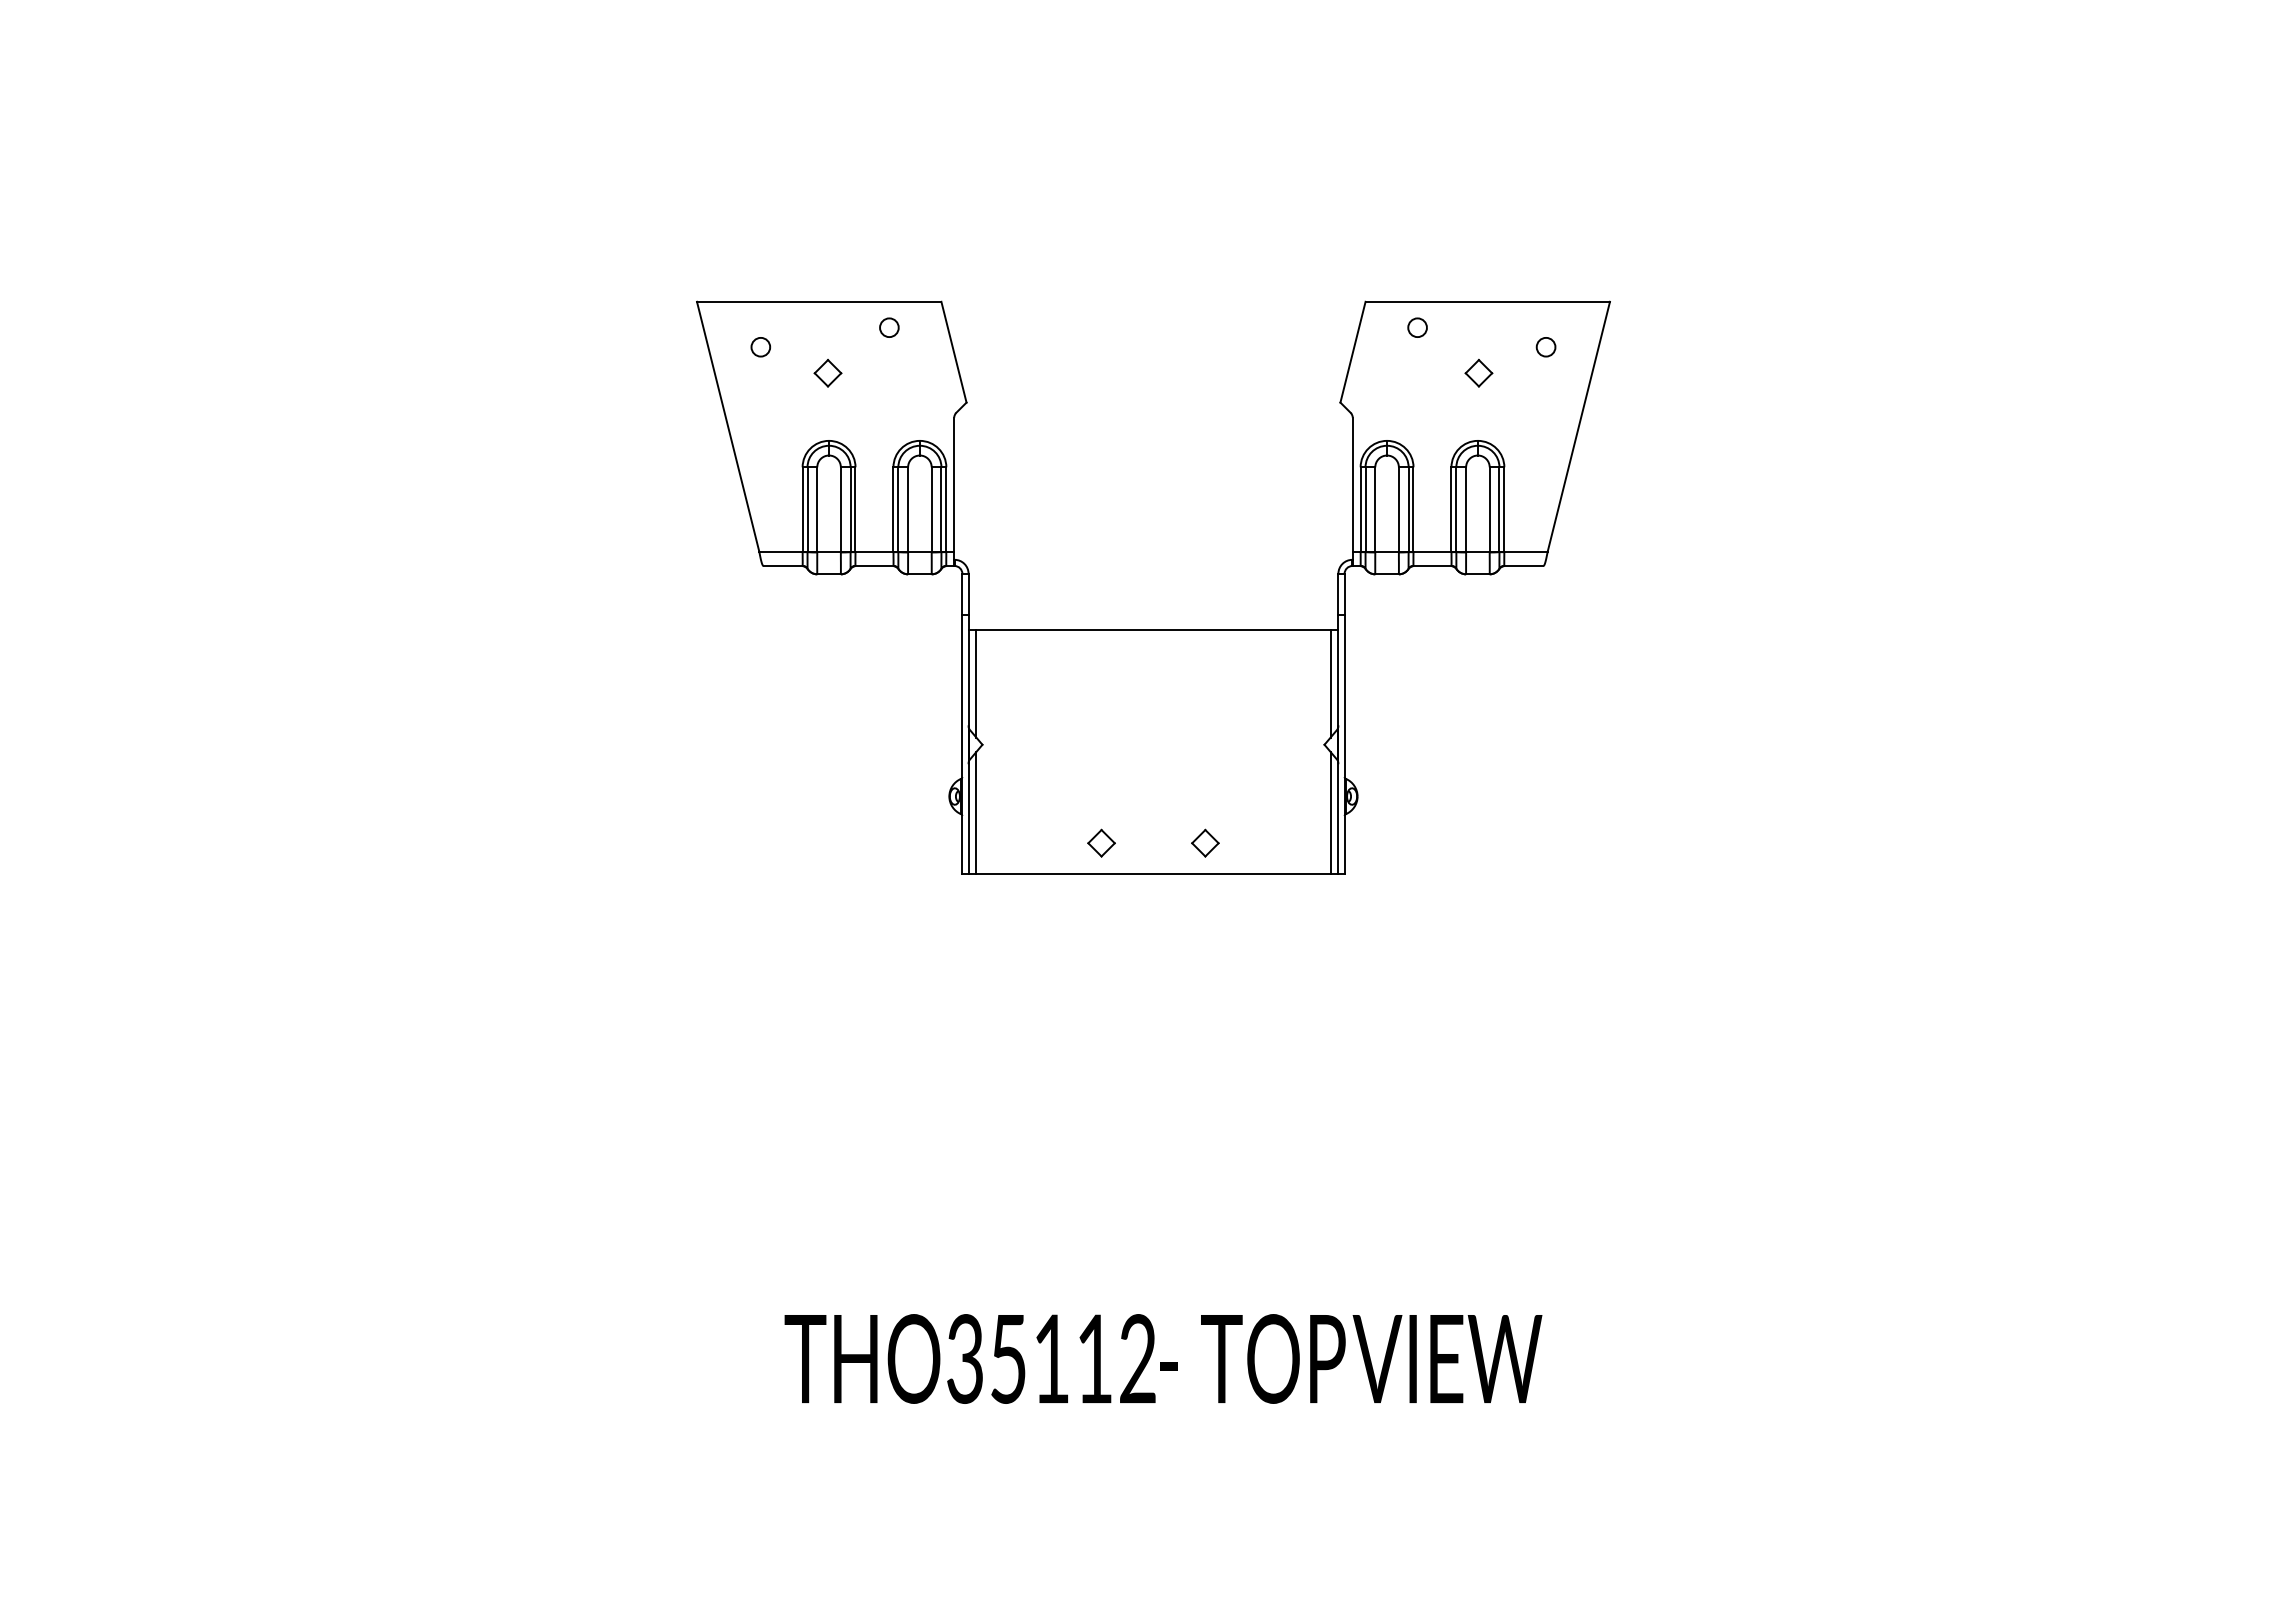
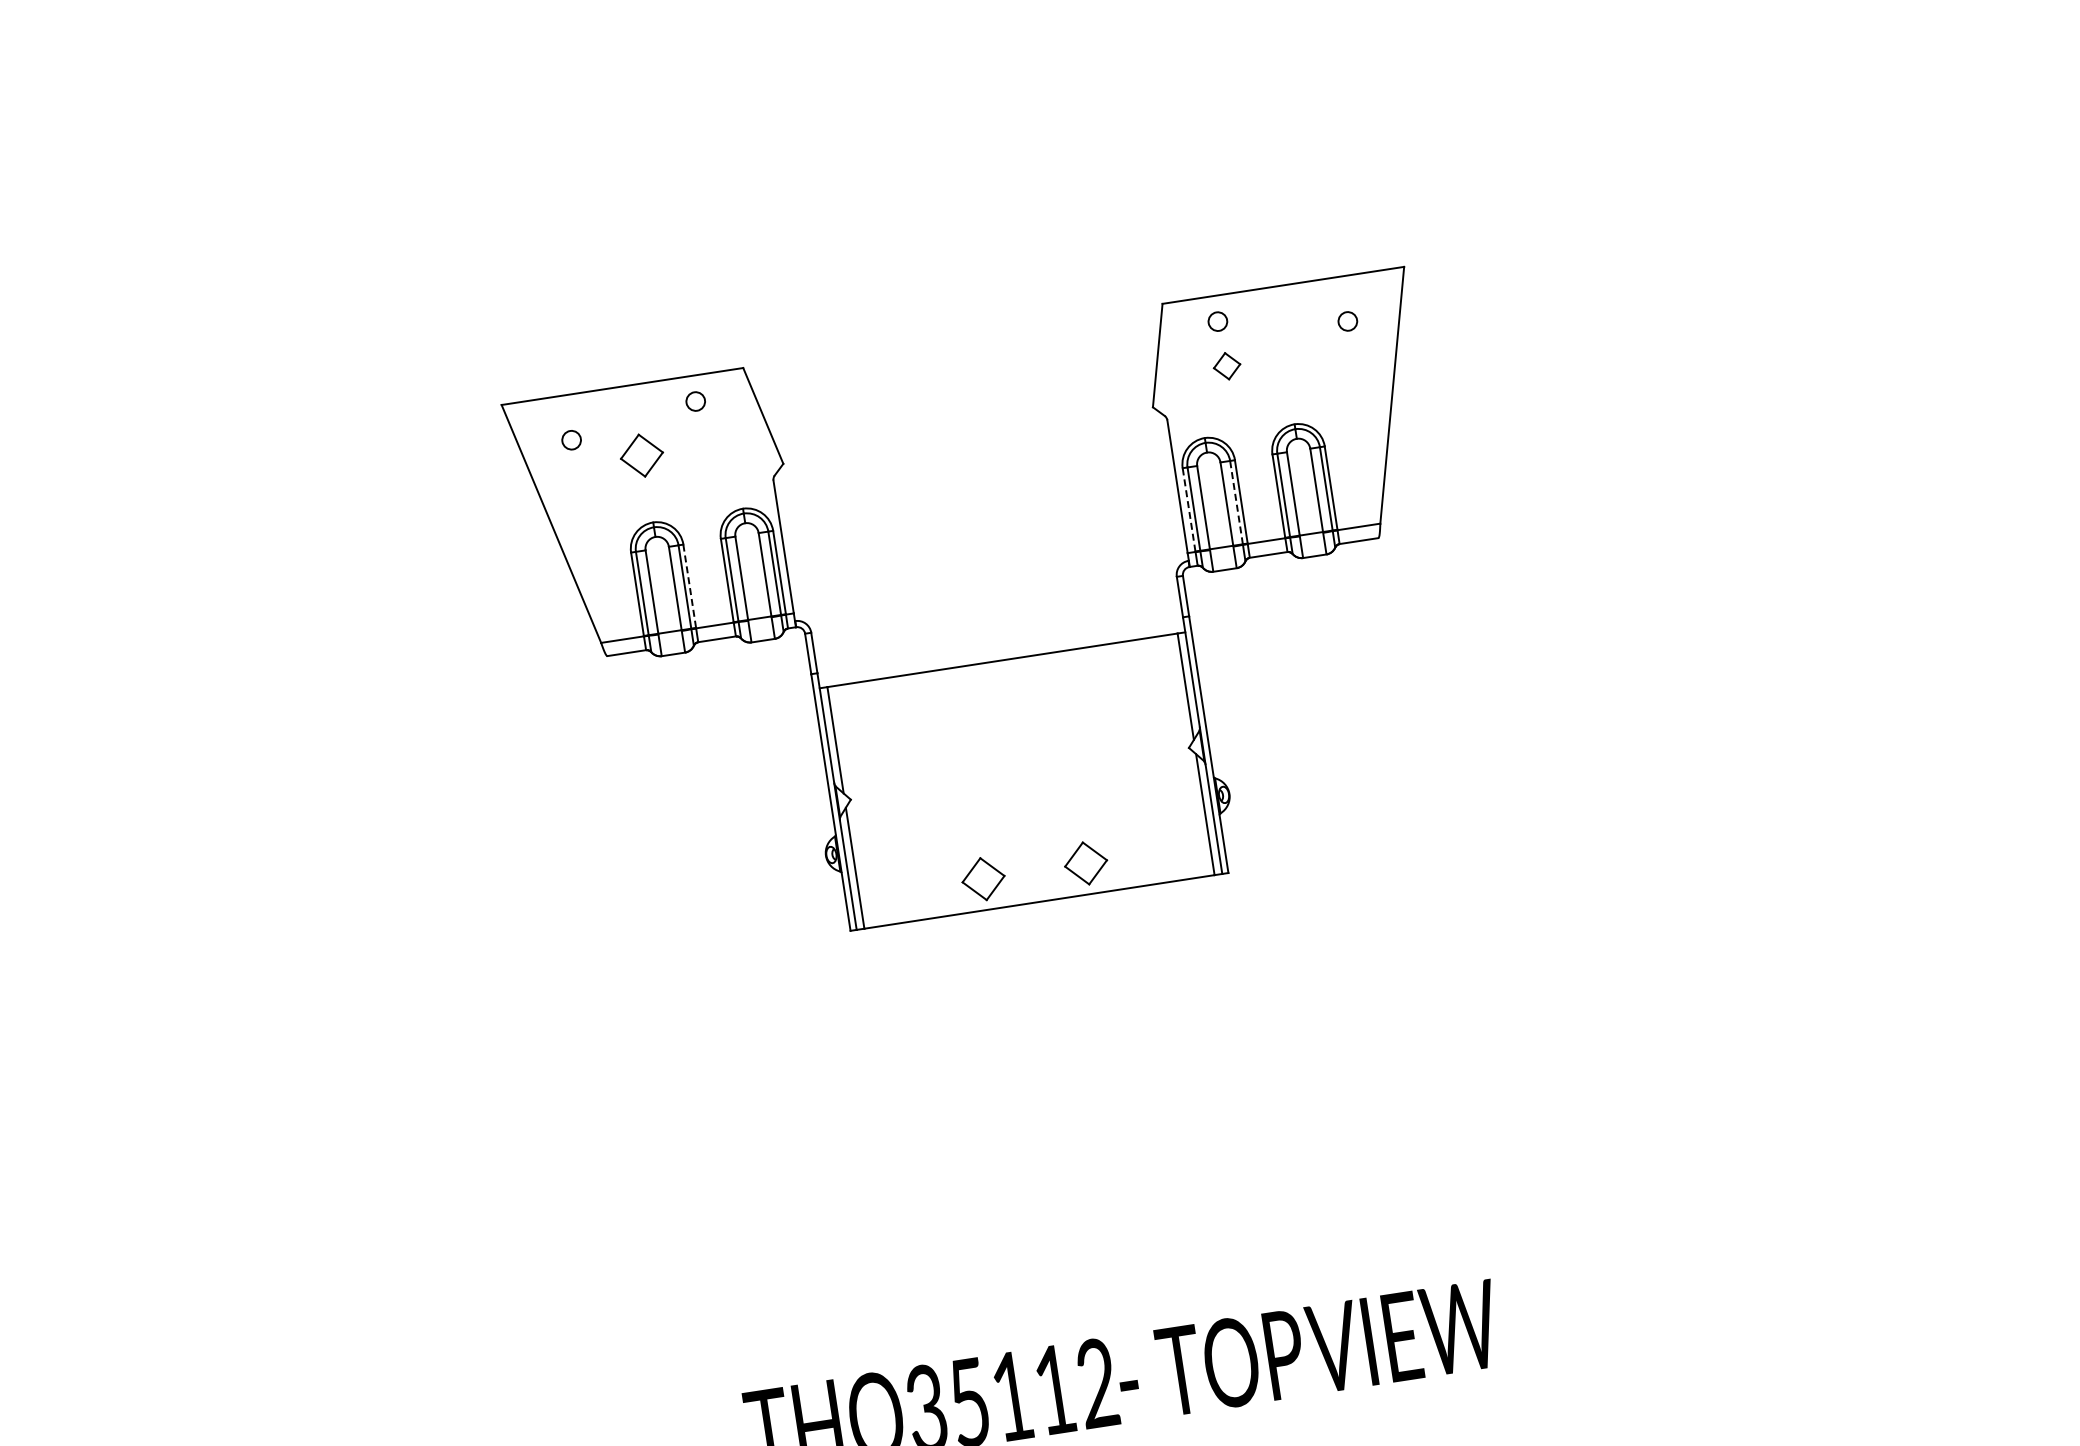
part: (1478, 372) -> (1226, 365), moved
part: (827, 373) -> (641, 456), size x1.6
line: (1360, 508) -> (1188, 508), solid -> dashed
line: (1408, 508) -> (1236, 501), solid -> dashed
line: (855, 509) -> (689, 586), solid -> dashed
part: (1101, 842) -> (983, 878), size x1.6
part: (1205, 842) -> (1086, 862), size x1.6

